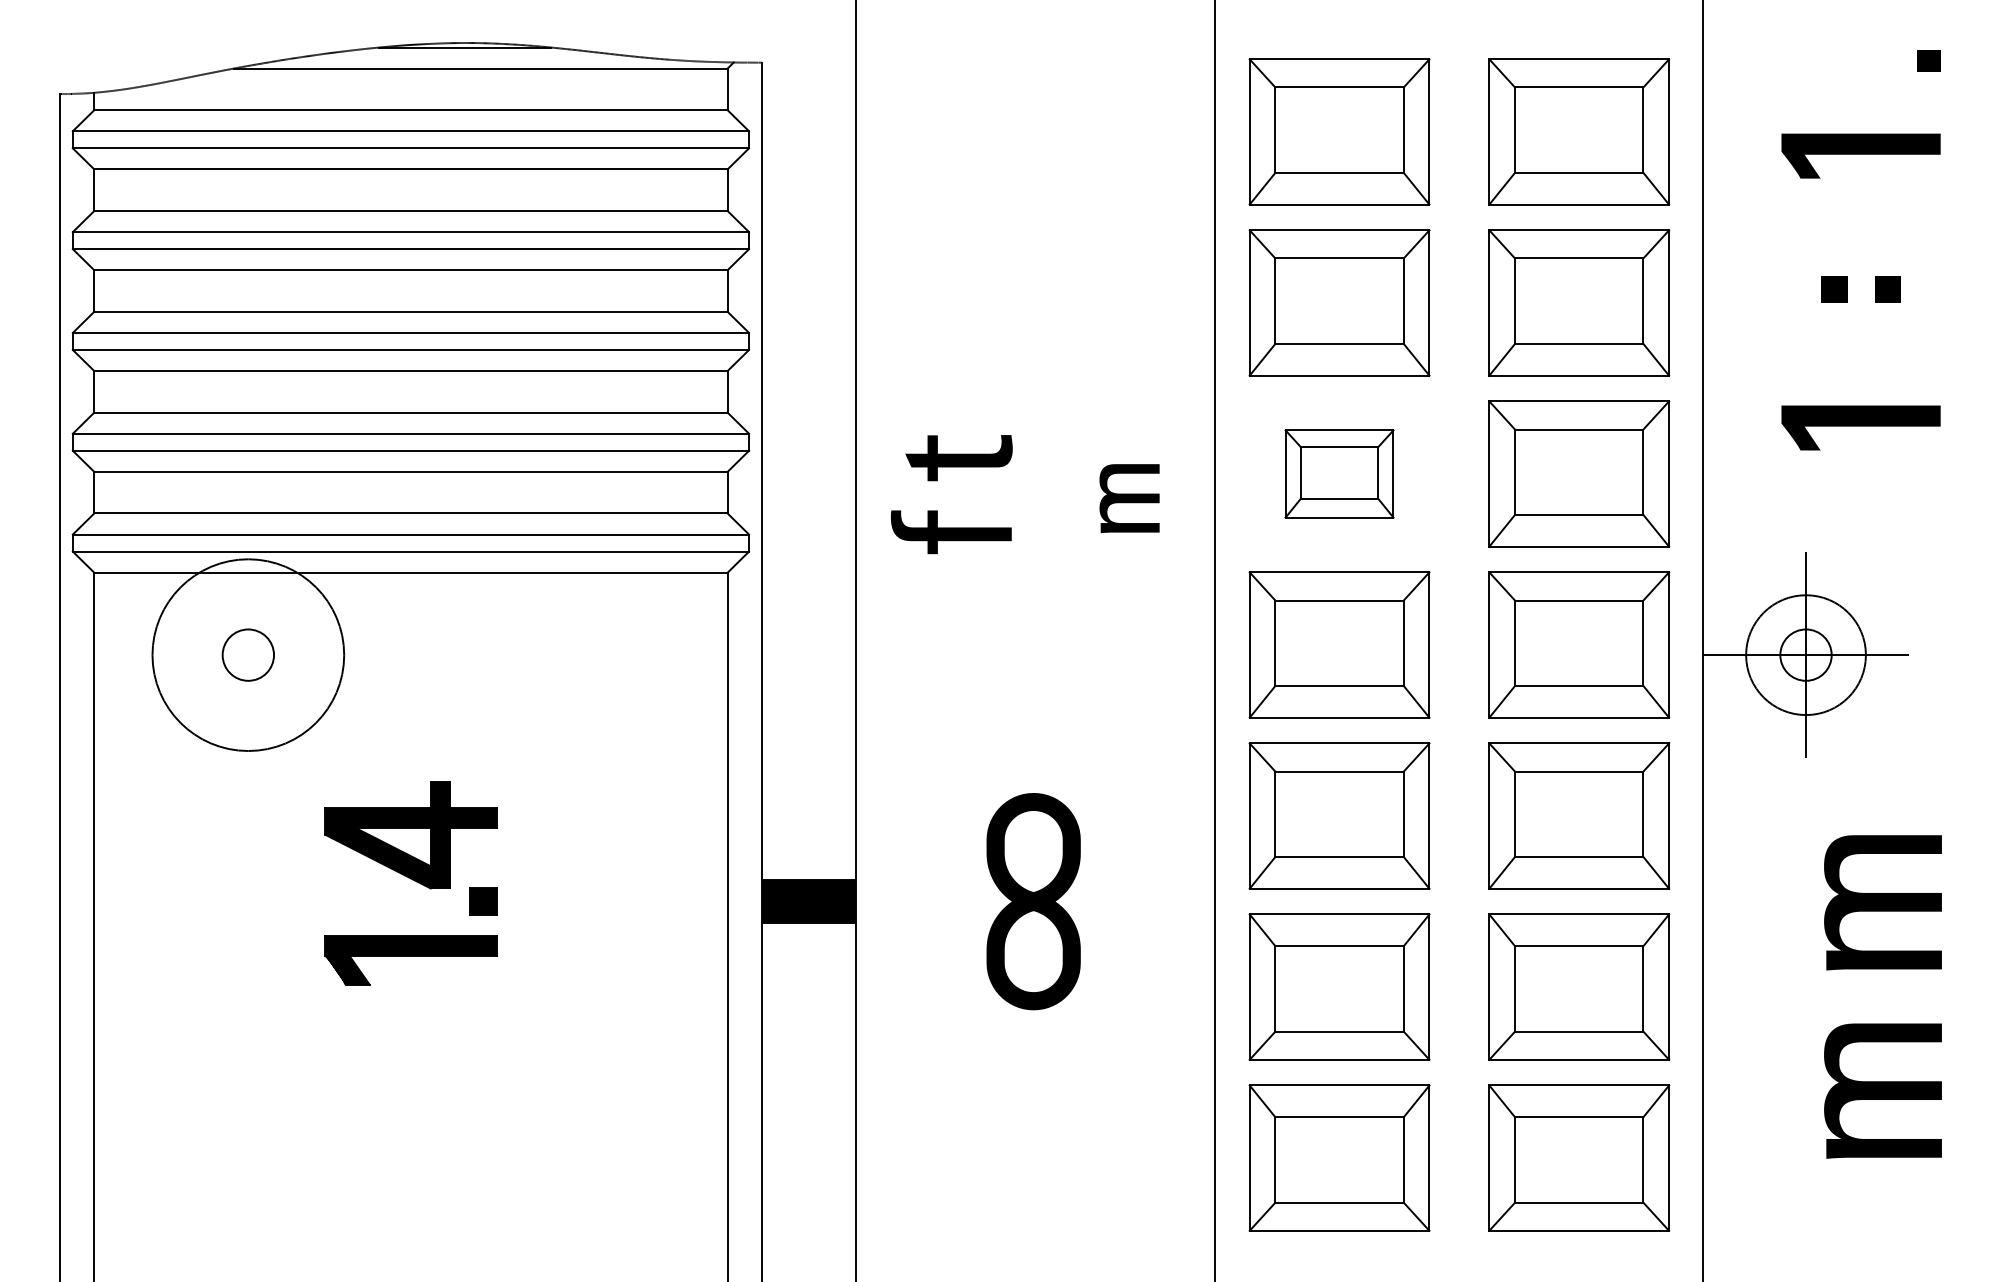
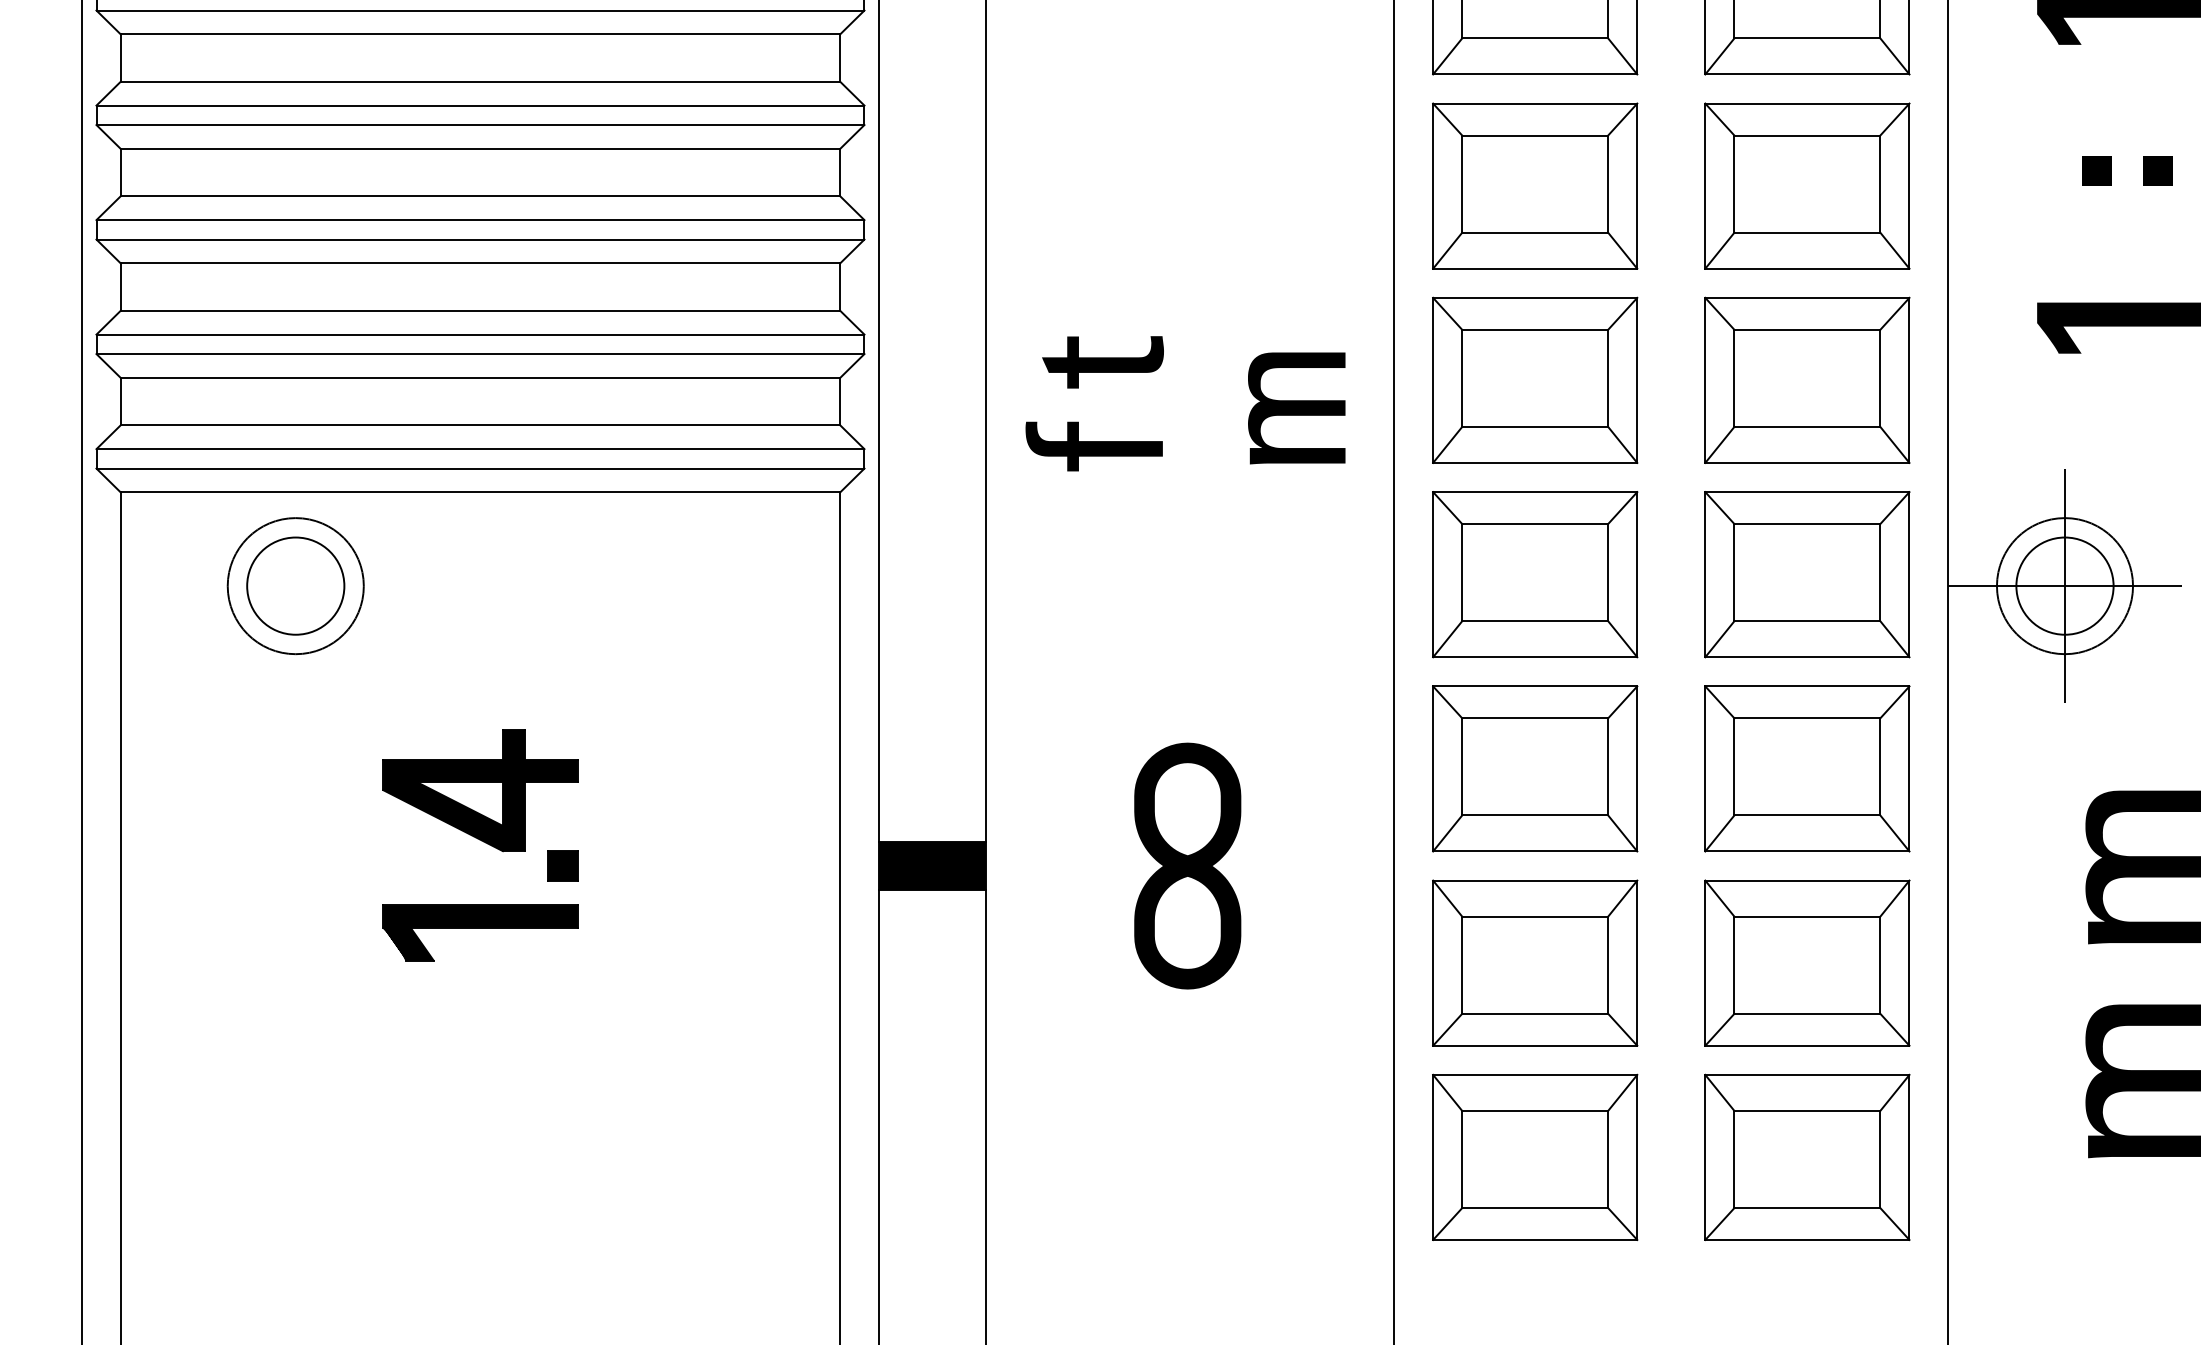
part: (1339, 473) -> (1535, 379), size x1.67
part: (1129, 498) -> (1296, 408), size x1.43
circle: (248, 654) -> (295, 585), size x1.67
circle: (1805, 654) -> (2064, 585), size x1.67
circle: (248, 655) -> (295, 586), size x0.62

